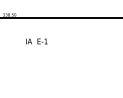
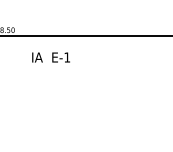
text: (36, 41) -> (50, 57), moved

